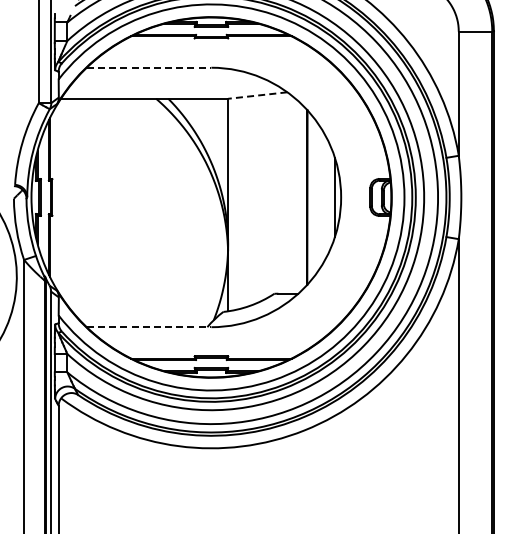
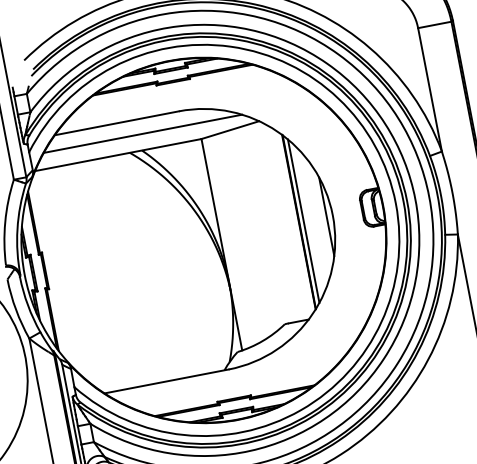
line: (149, 67) -> (117, 122), dashed -> solid
line: (172, 82) -> (142, 133), added
line: (257, 95) -> (230, 130), dashed -> solid
line: (311, 197) -> (303, 221), added
line: (149, 327) -> (167, 381), dashed -> solid

